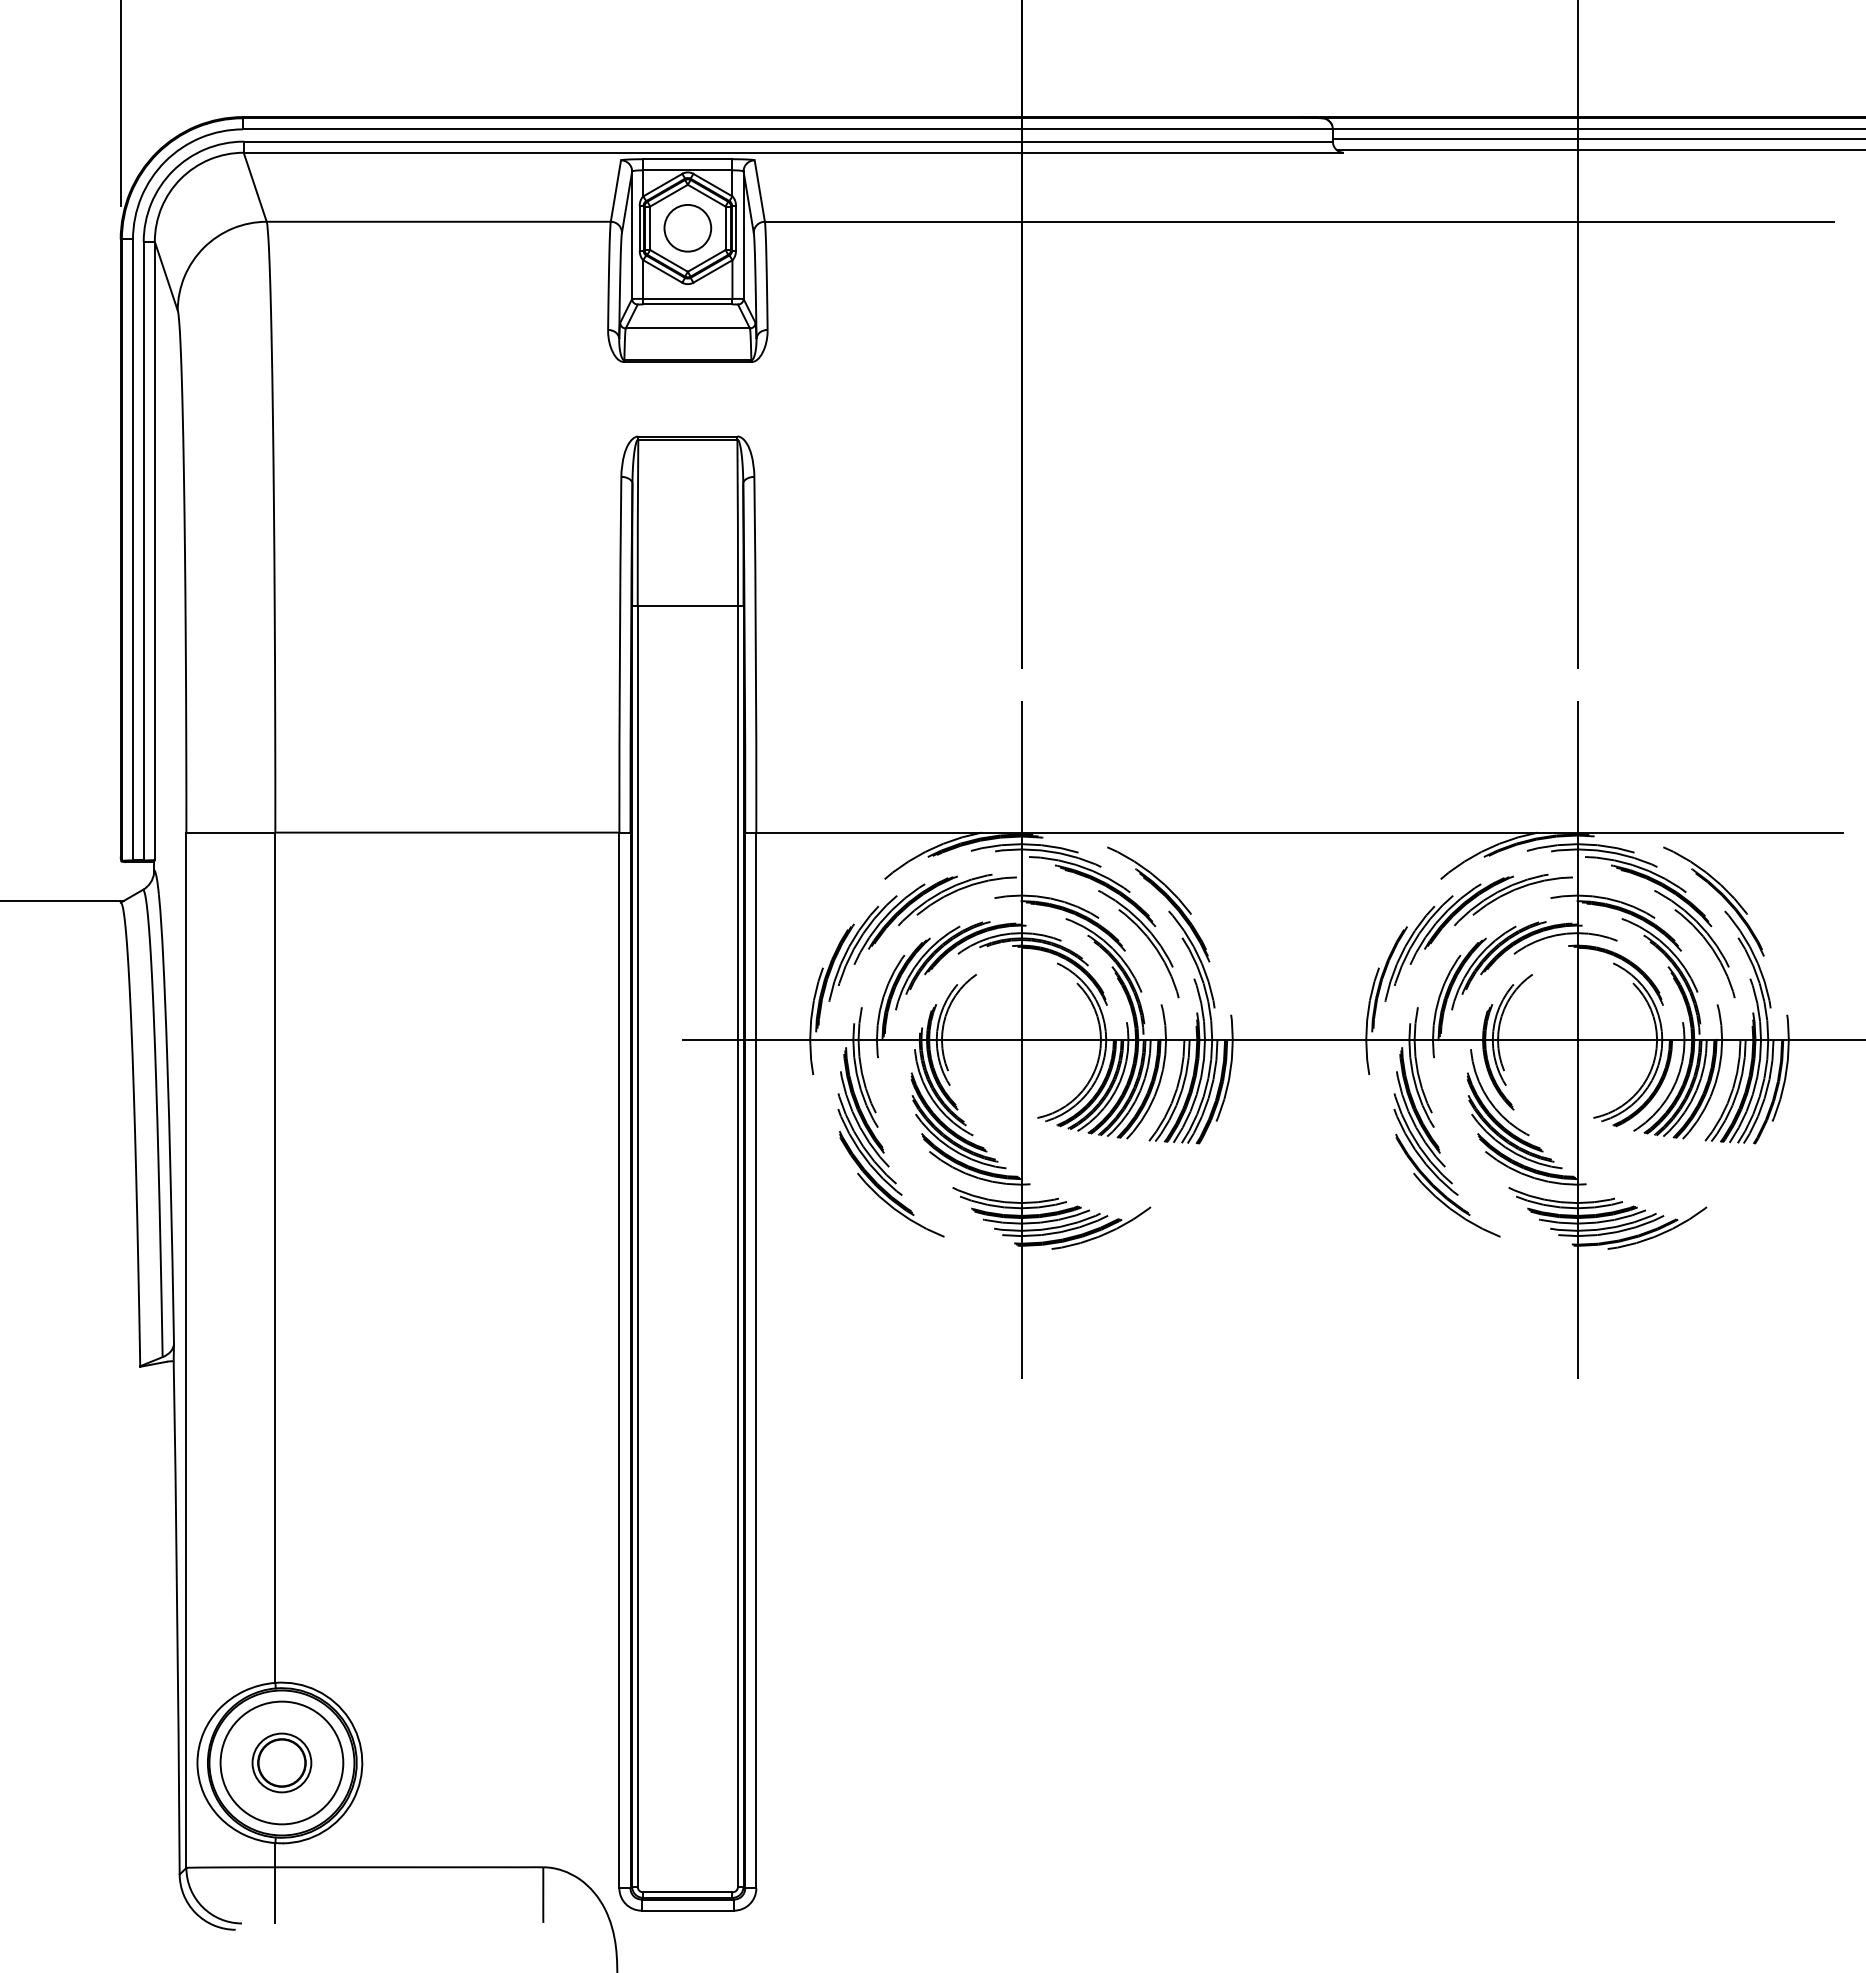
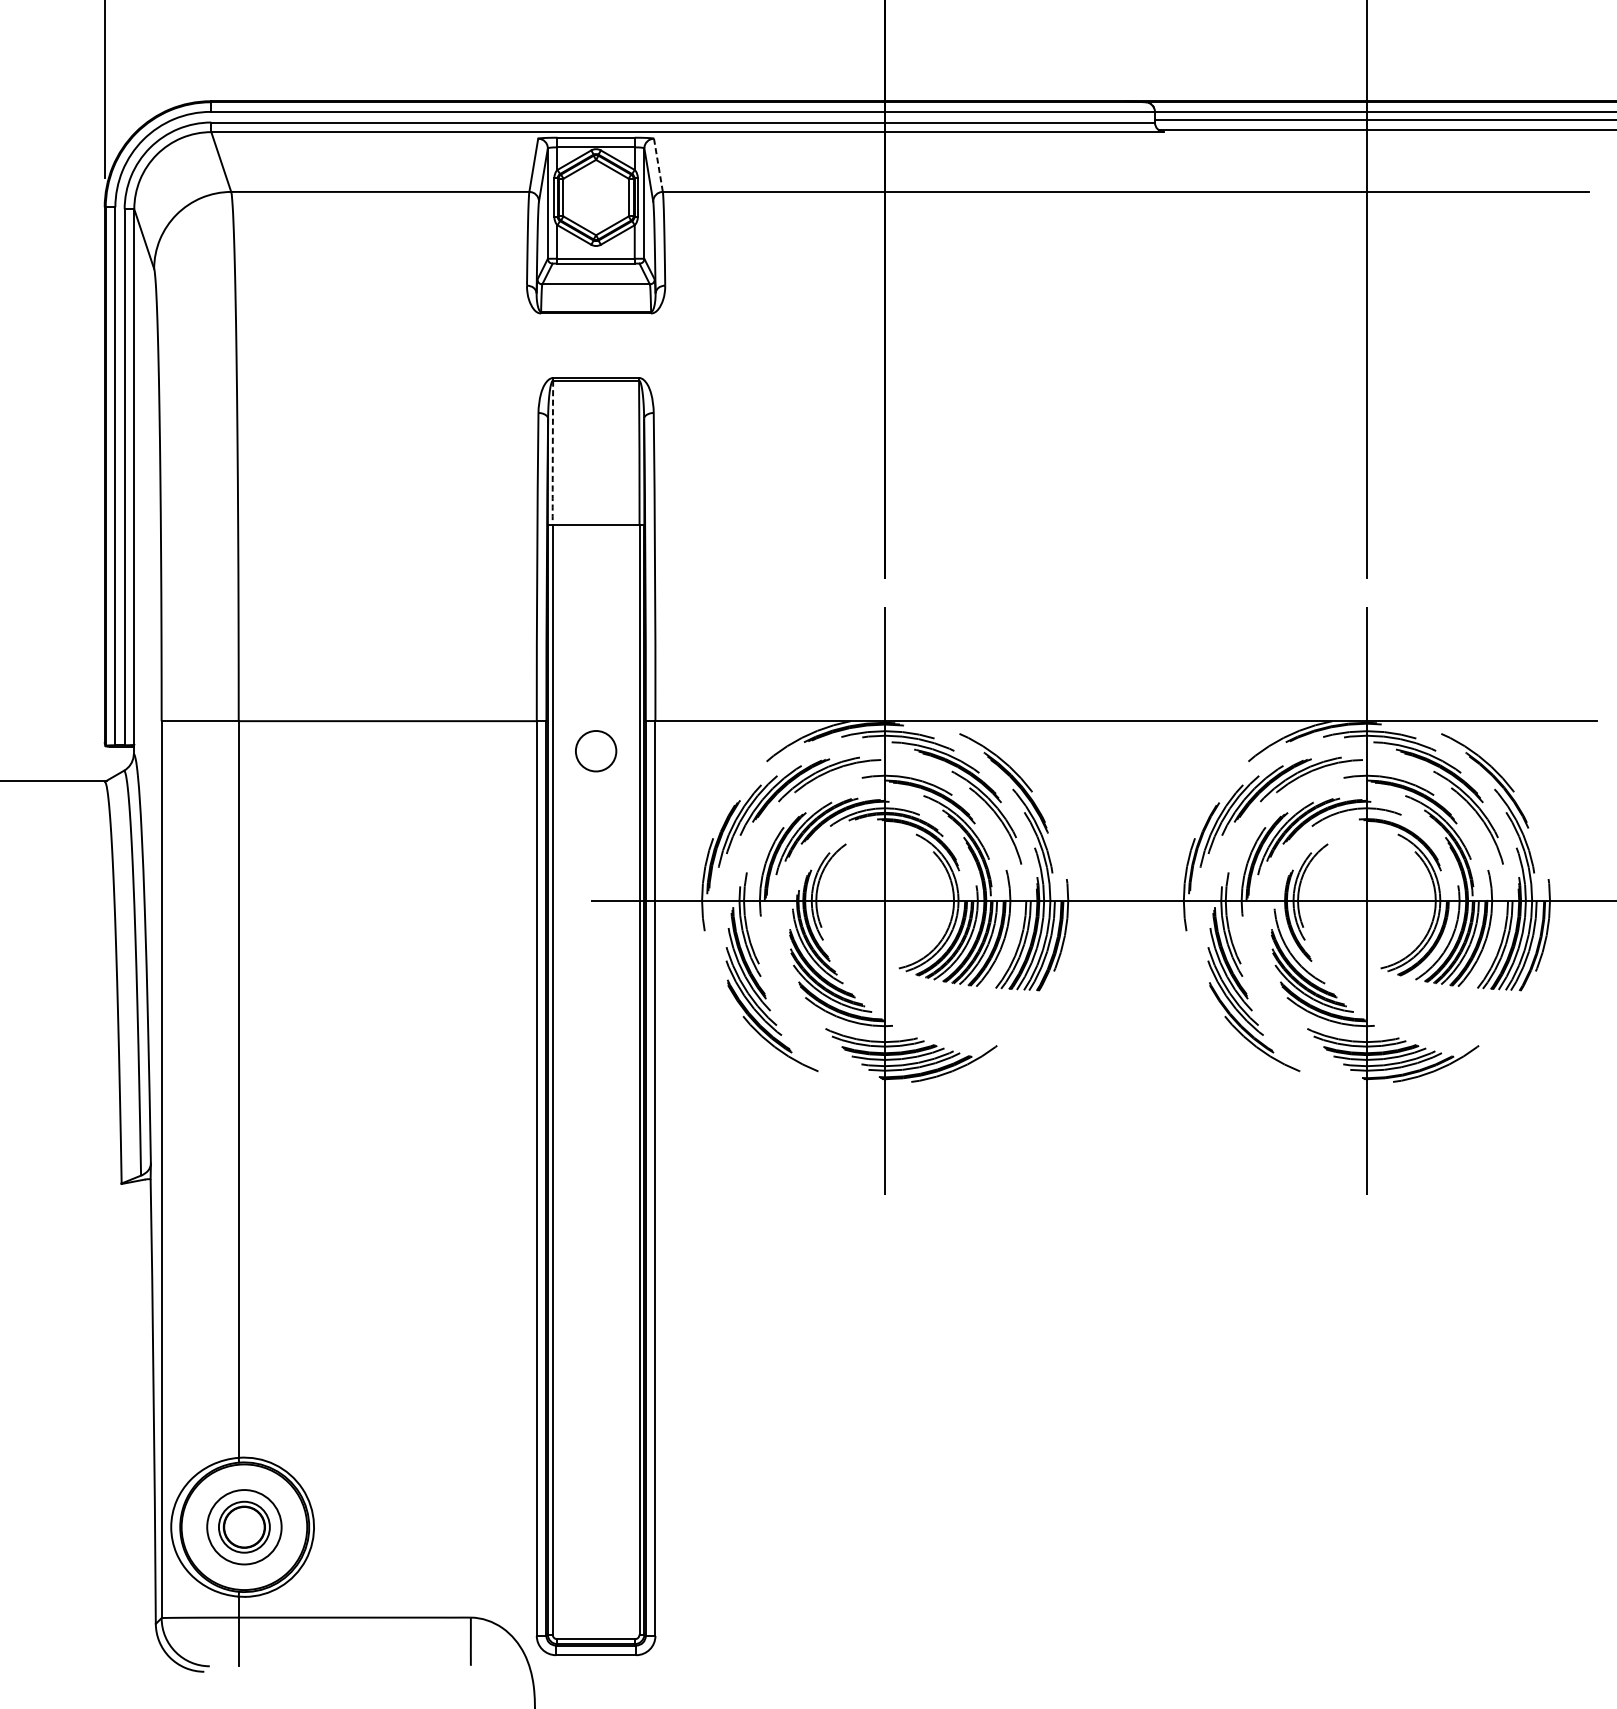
line: (759, 191) -> (658, 165), solid -> dashed
circle: (687, 228) -> (595, 751), moved
arc: (637, 523) -> (552, 453), solid -> dashed
circle: (281, 1762) -> (244, 1526), size x0.7

